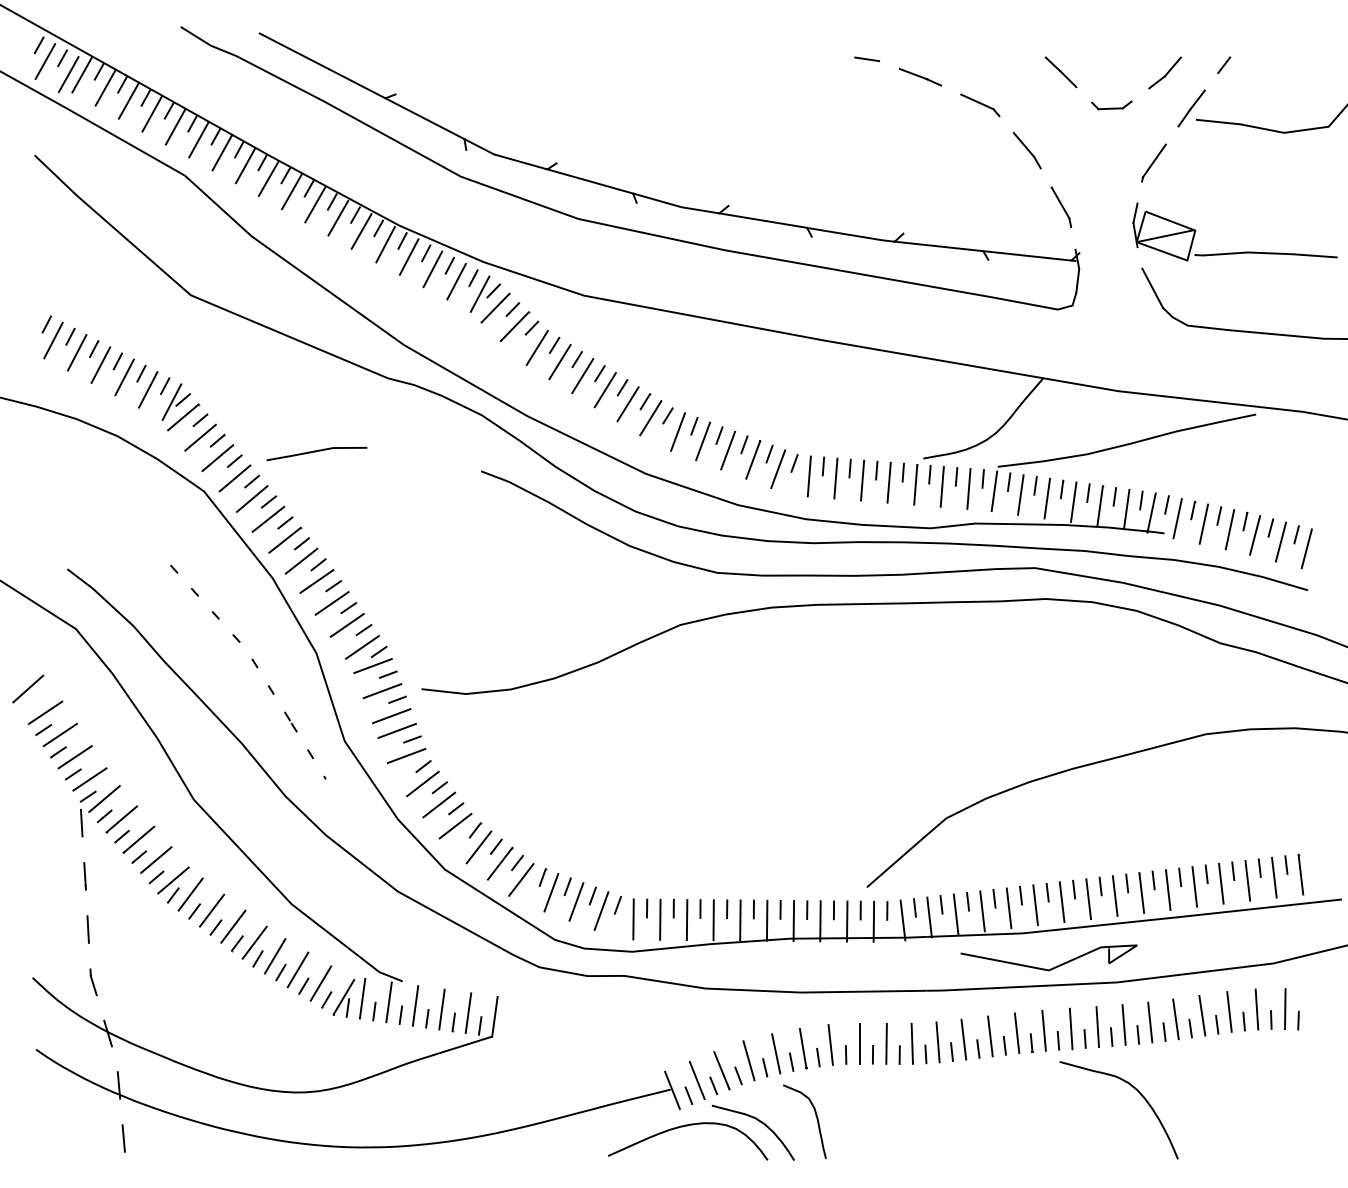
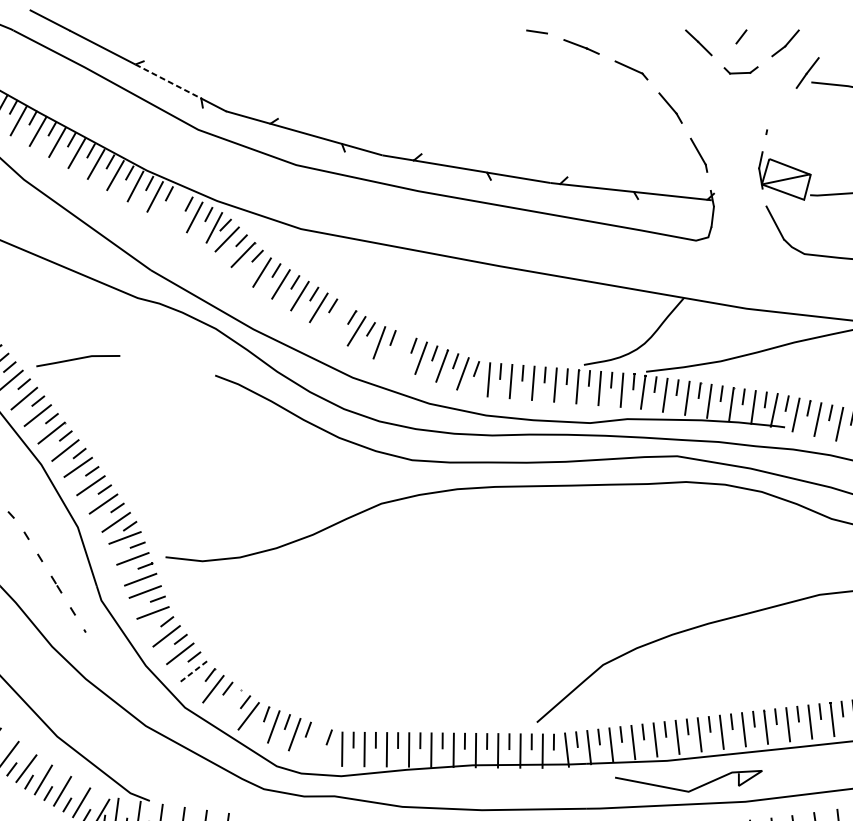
line: (1224, 65) -> (741, 37), moved
line: (425, 118) -> (168, 81), solid -> dashed
line: (1153, 160) -> (775, 116), removed
line: (432, 269) -> (174, 207), removed
line: (627, 404) -> (337, 319), removed
line: (703, 441) -> (400, 350), removed
line: (455, 826) -> (193, 671), solid -> dashed
line: (499, 863) -> (230, 702), removed
line: (601, 910) -> (315, 741), removed

